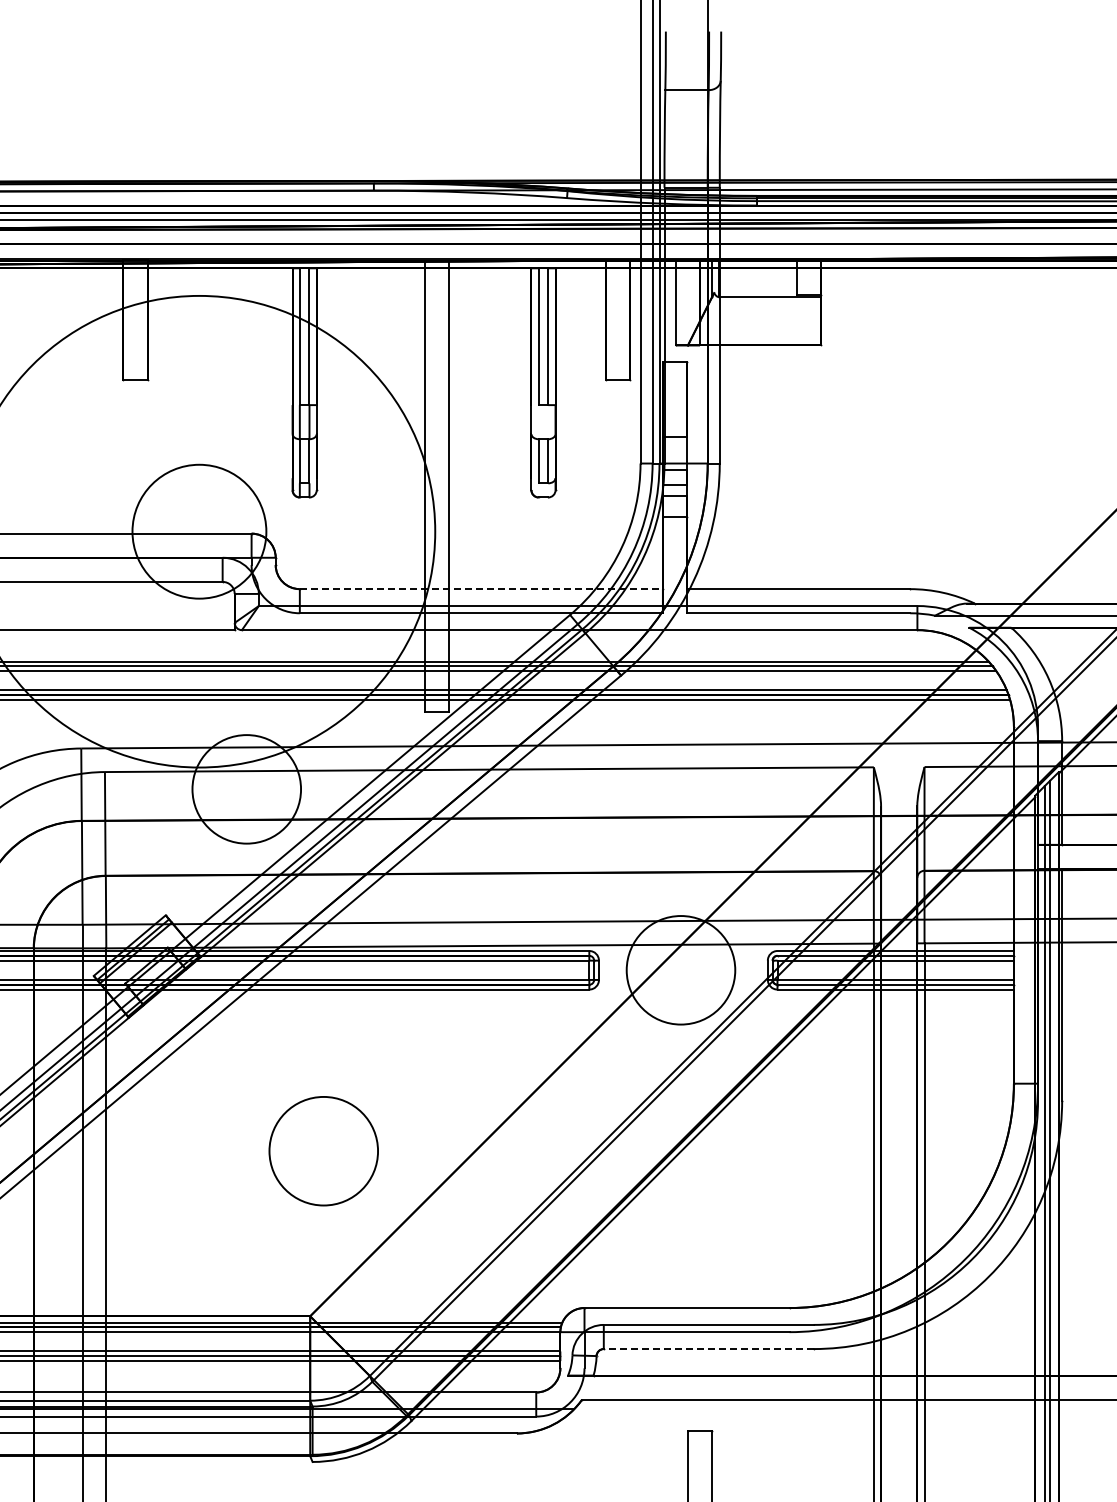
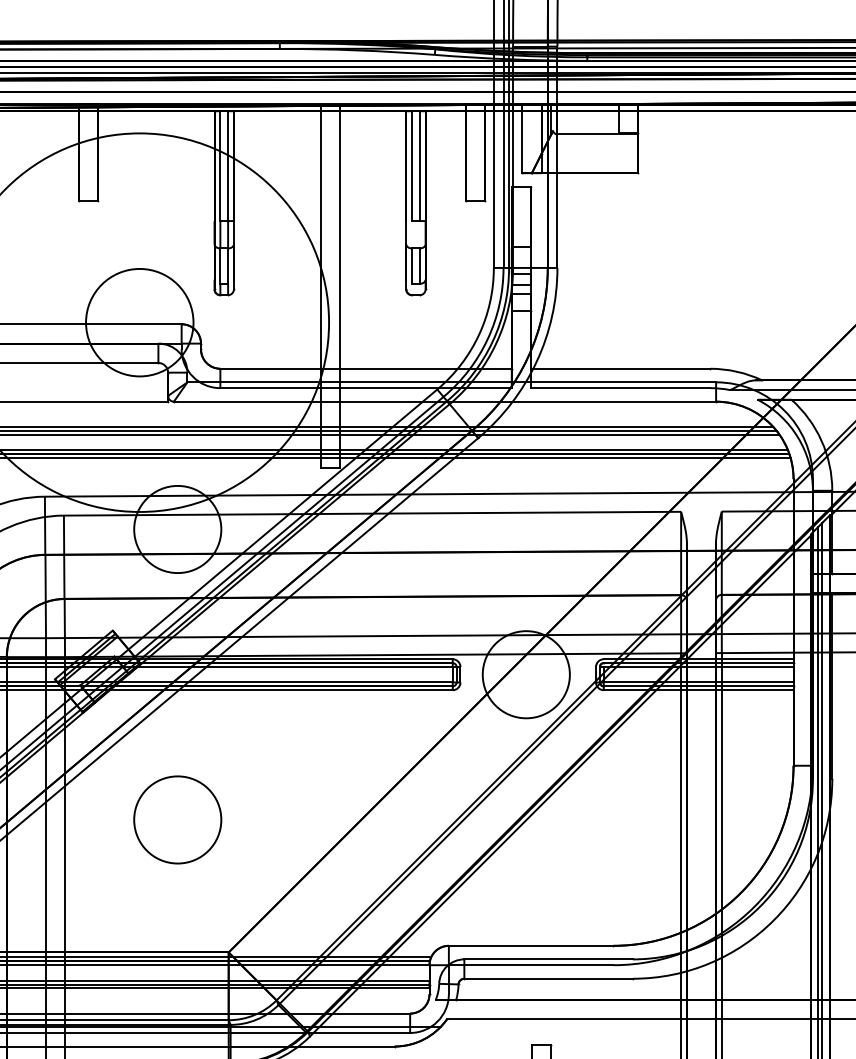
line: (481, 589) -> (366, 369), dashed -> solid
circle: (323, 1151) -> (177, 820), moved
line: (708, 1349) -> (548, 979), dashed -> solid

